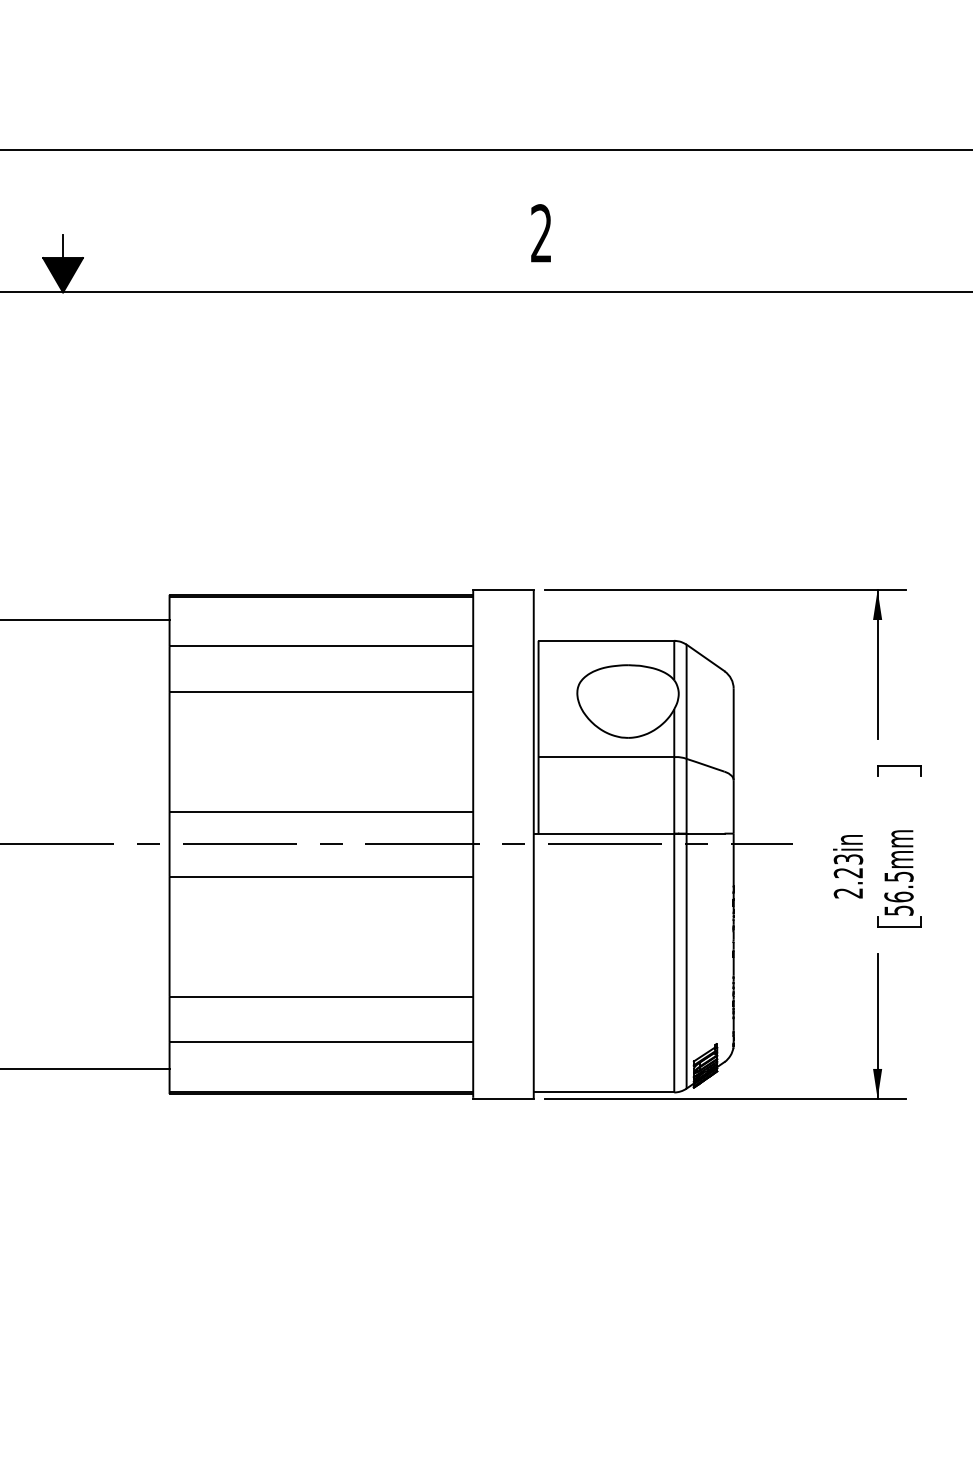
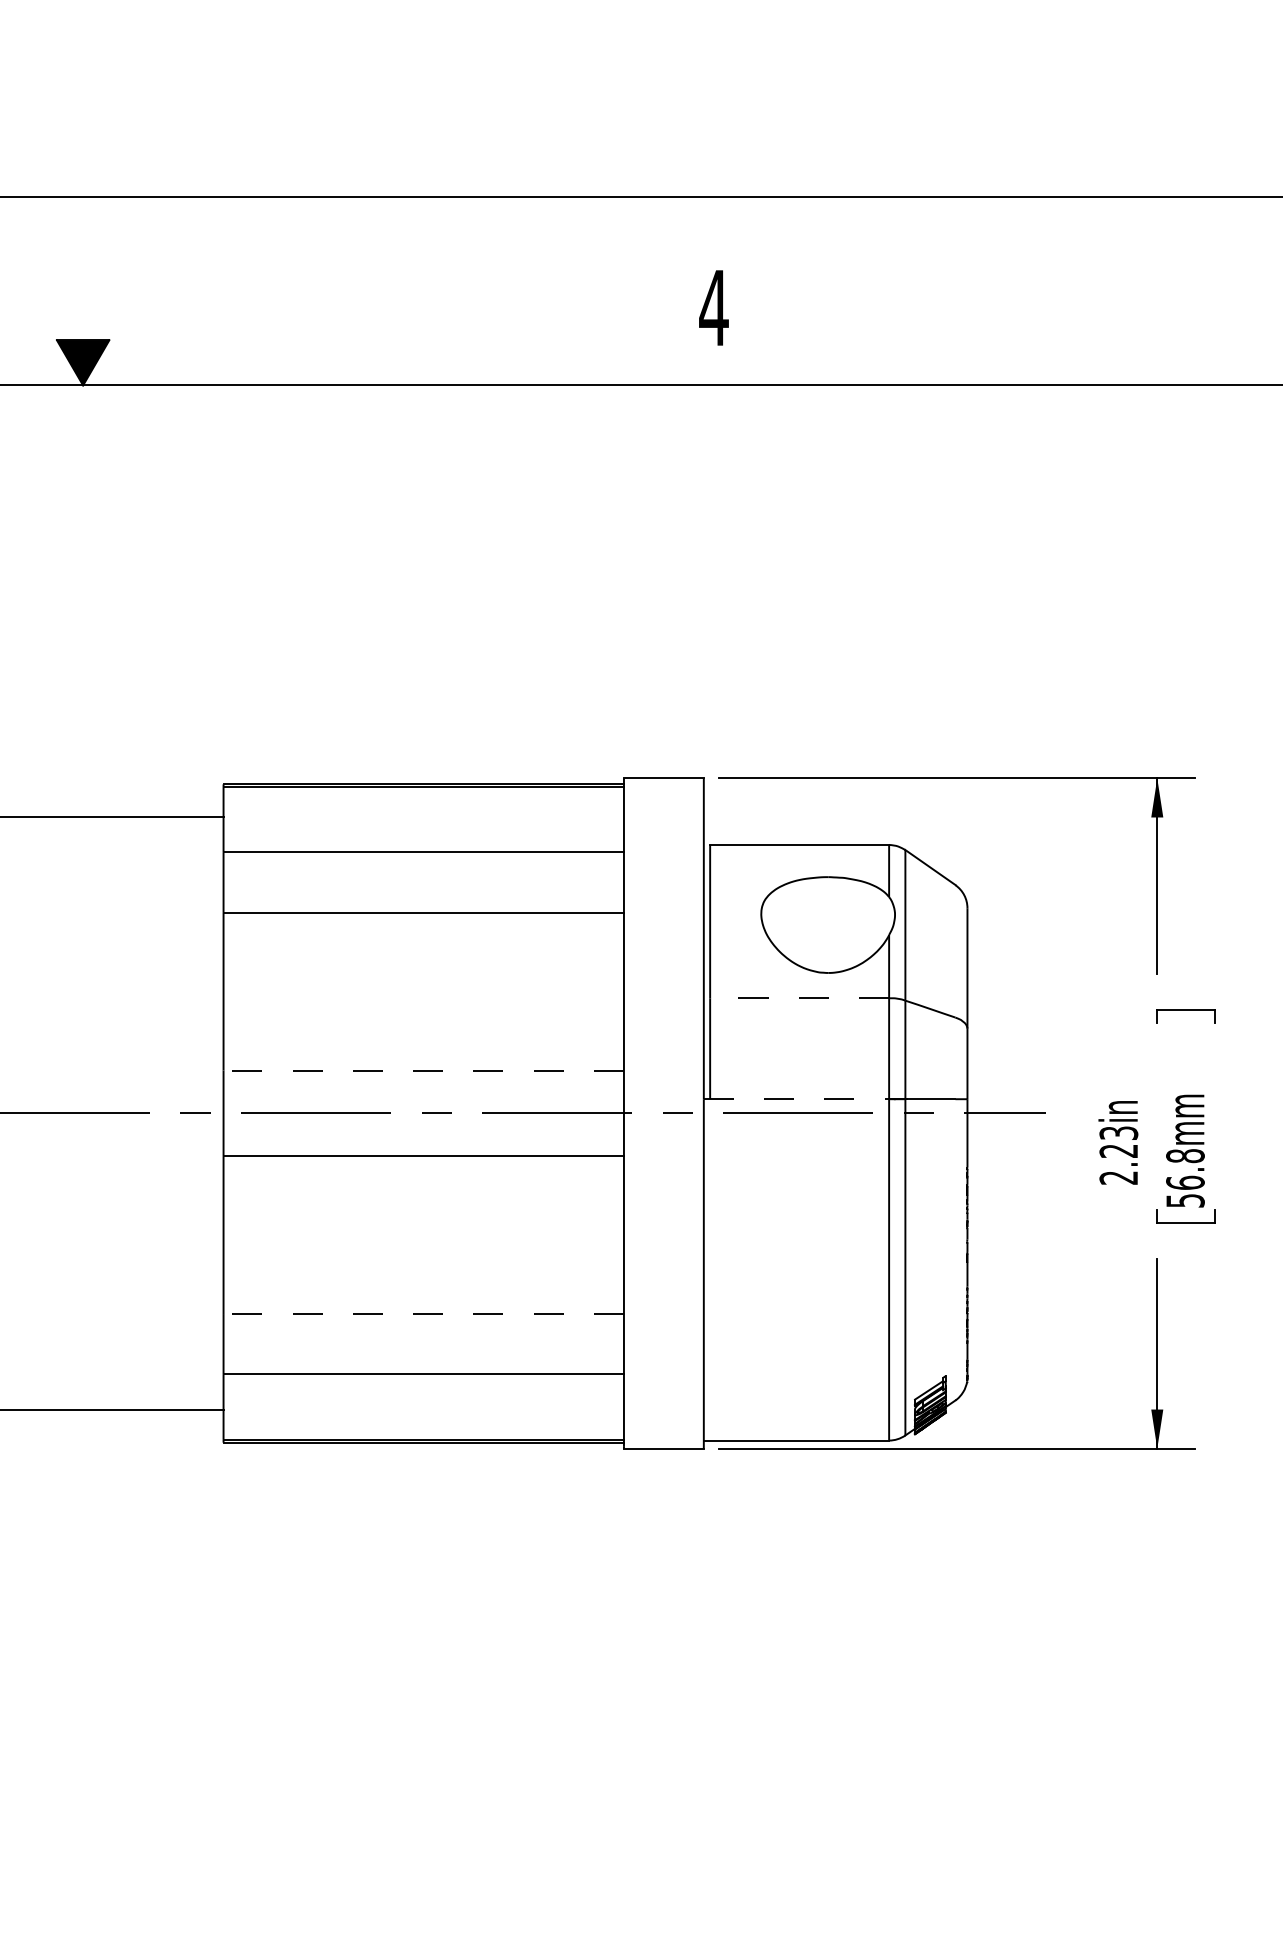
text: (541, 233) -> (713, 307), 2 -> 4
line: (63, 246) -> (83, 325), removed
line: (606, 757) -> (799, 998), solid -> dashed
line: (321, 811) -> (423, 1070), solid -> dashed
line: (604, 833) -> (796, 1099), solid -> dashed
text: (899, 877) -> (1185, 1156), 56.5mm -> 56.8mm
line: (321, 996) -> (423, 1314), solid -> dashed

